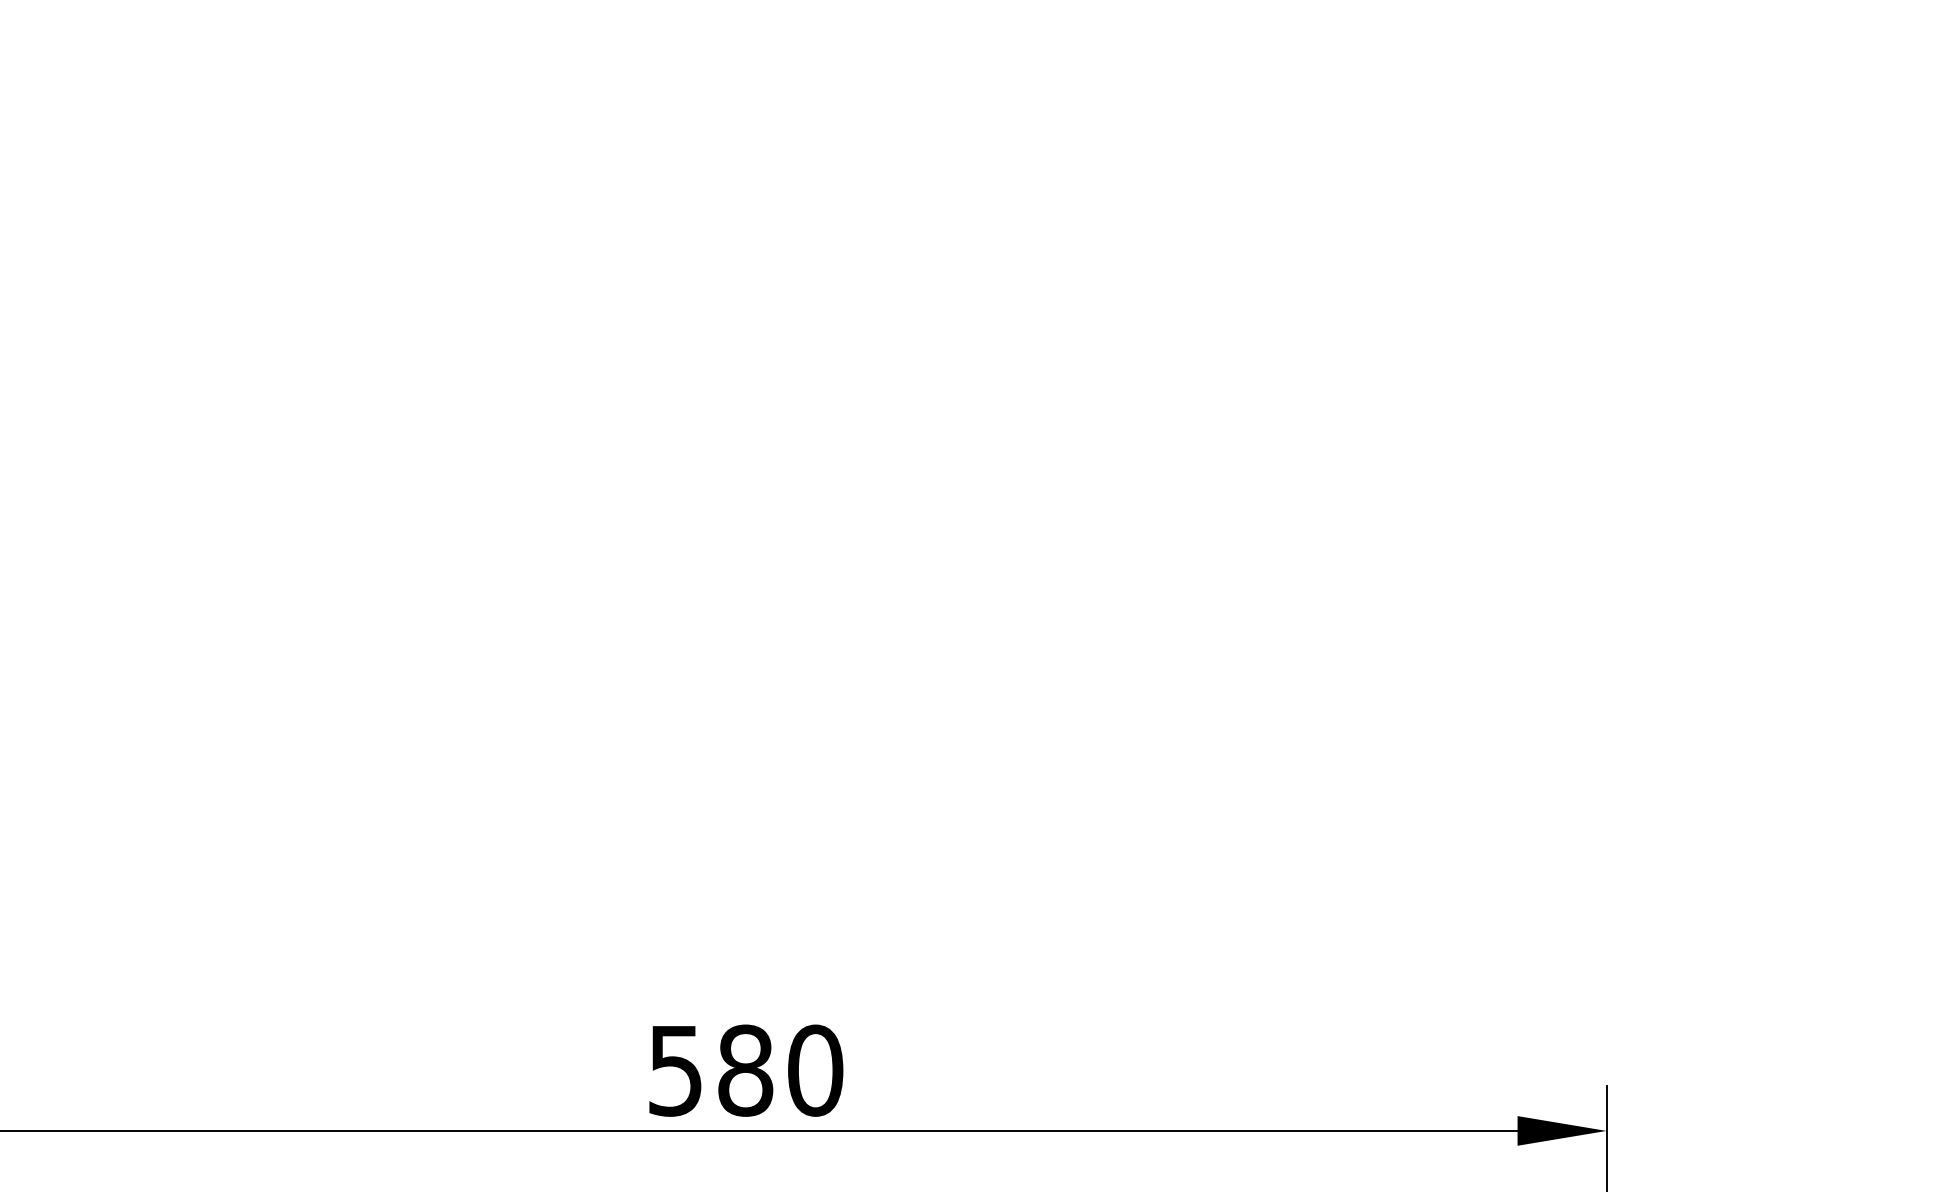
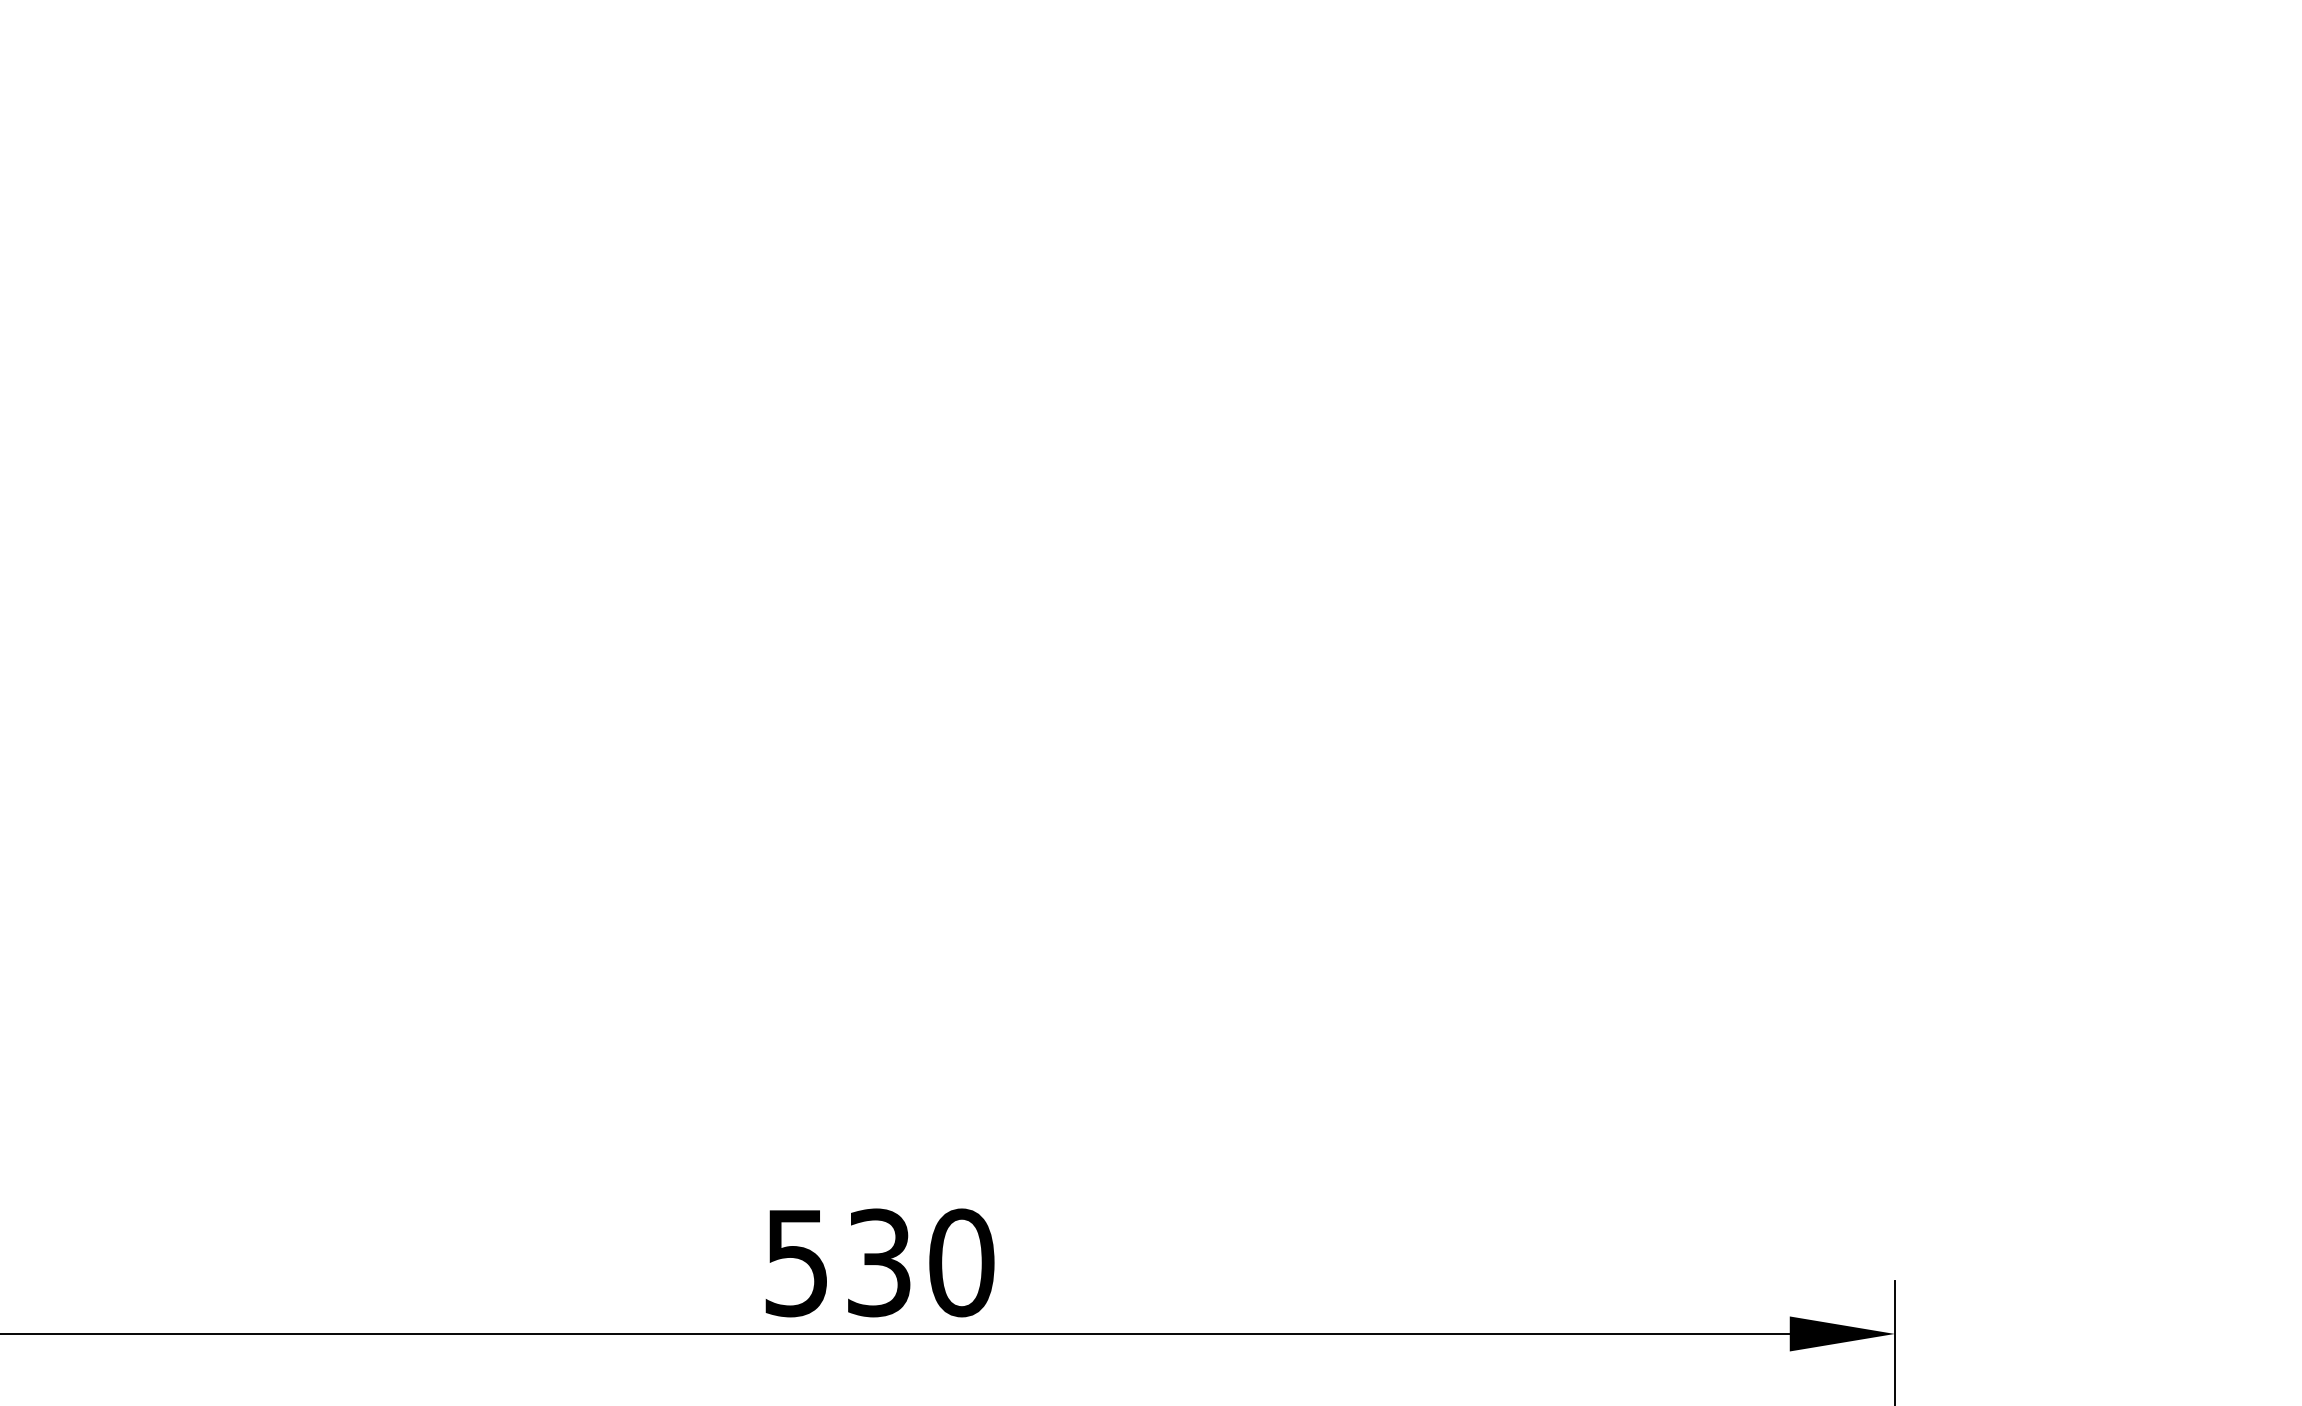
text: (745, 1070) -> (879, 1262), 580 -> 530

